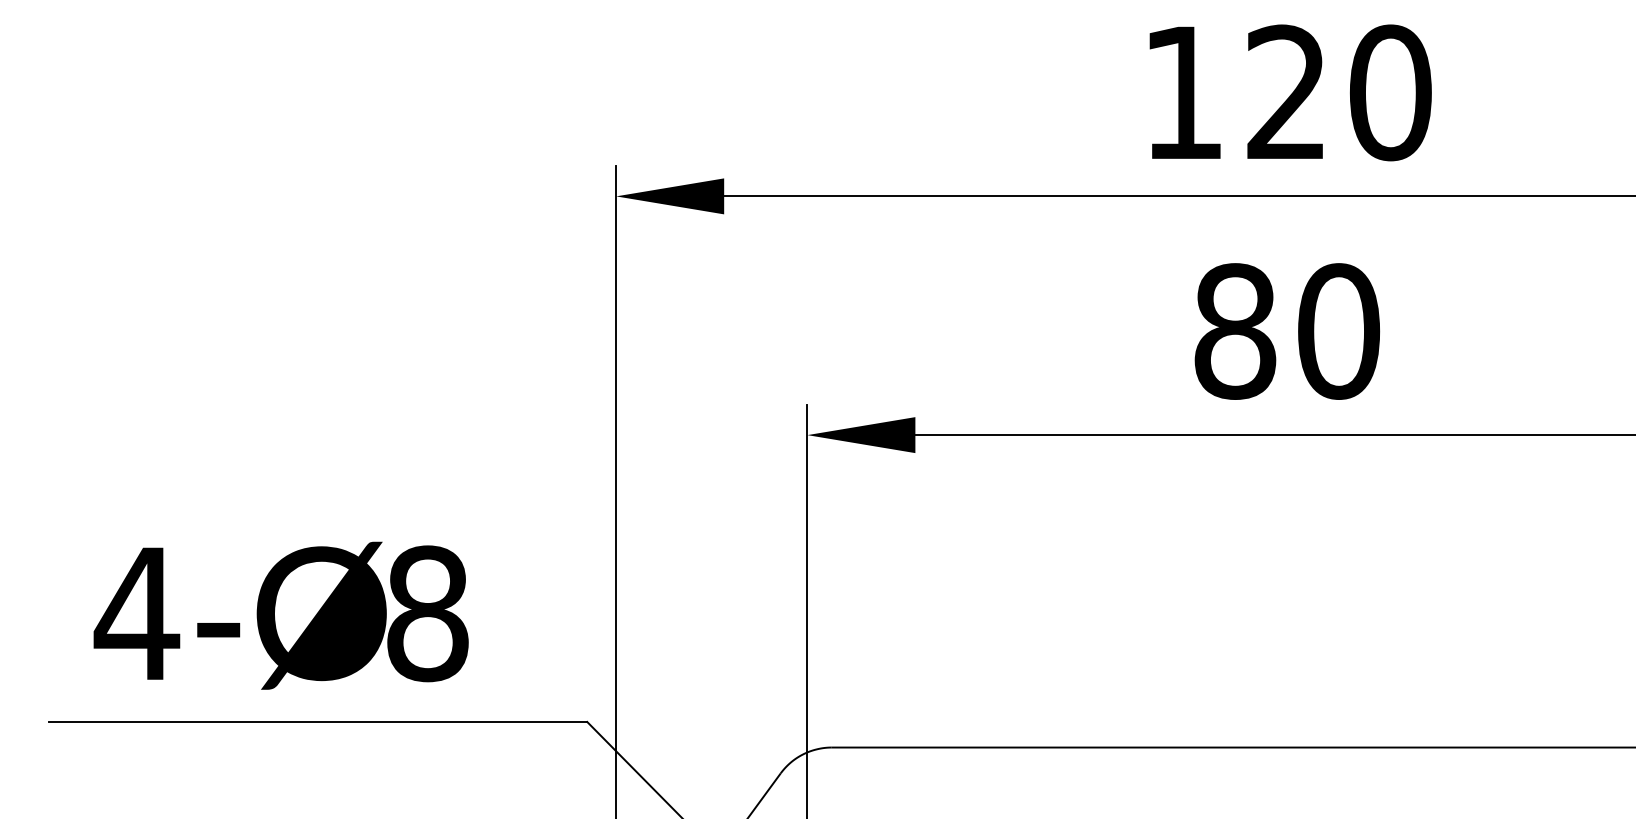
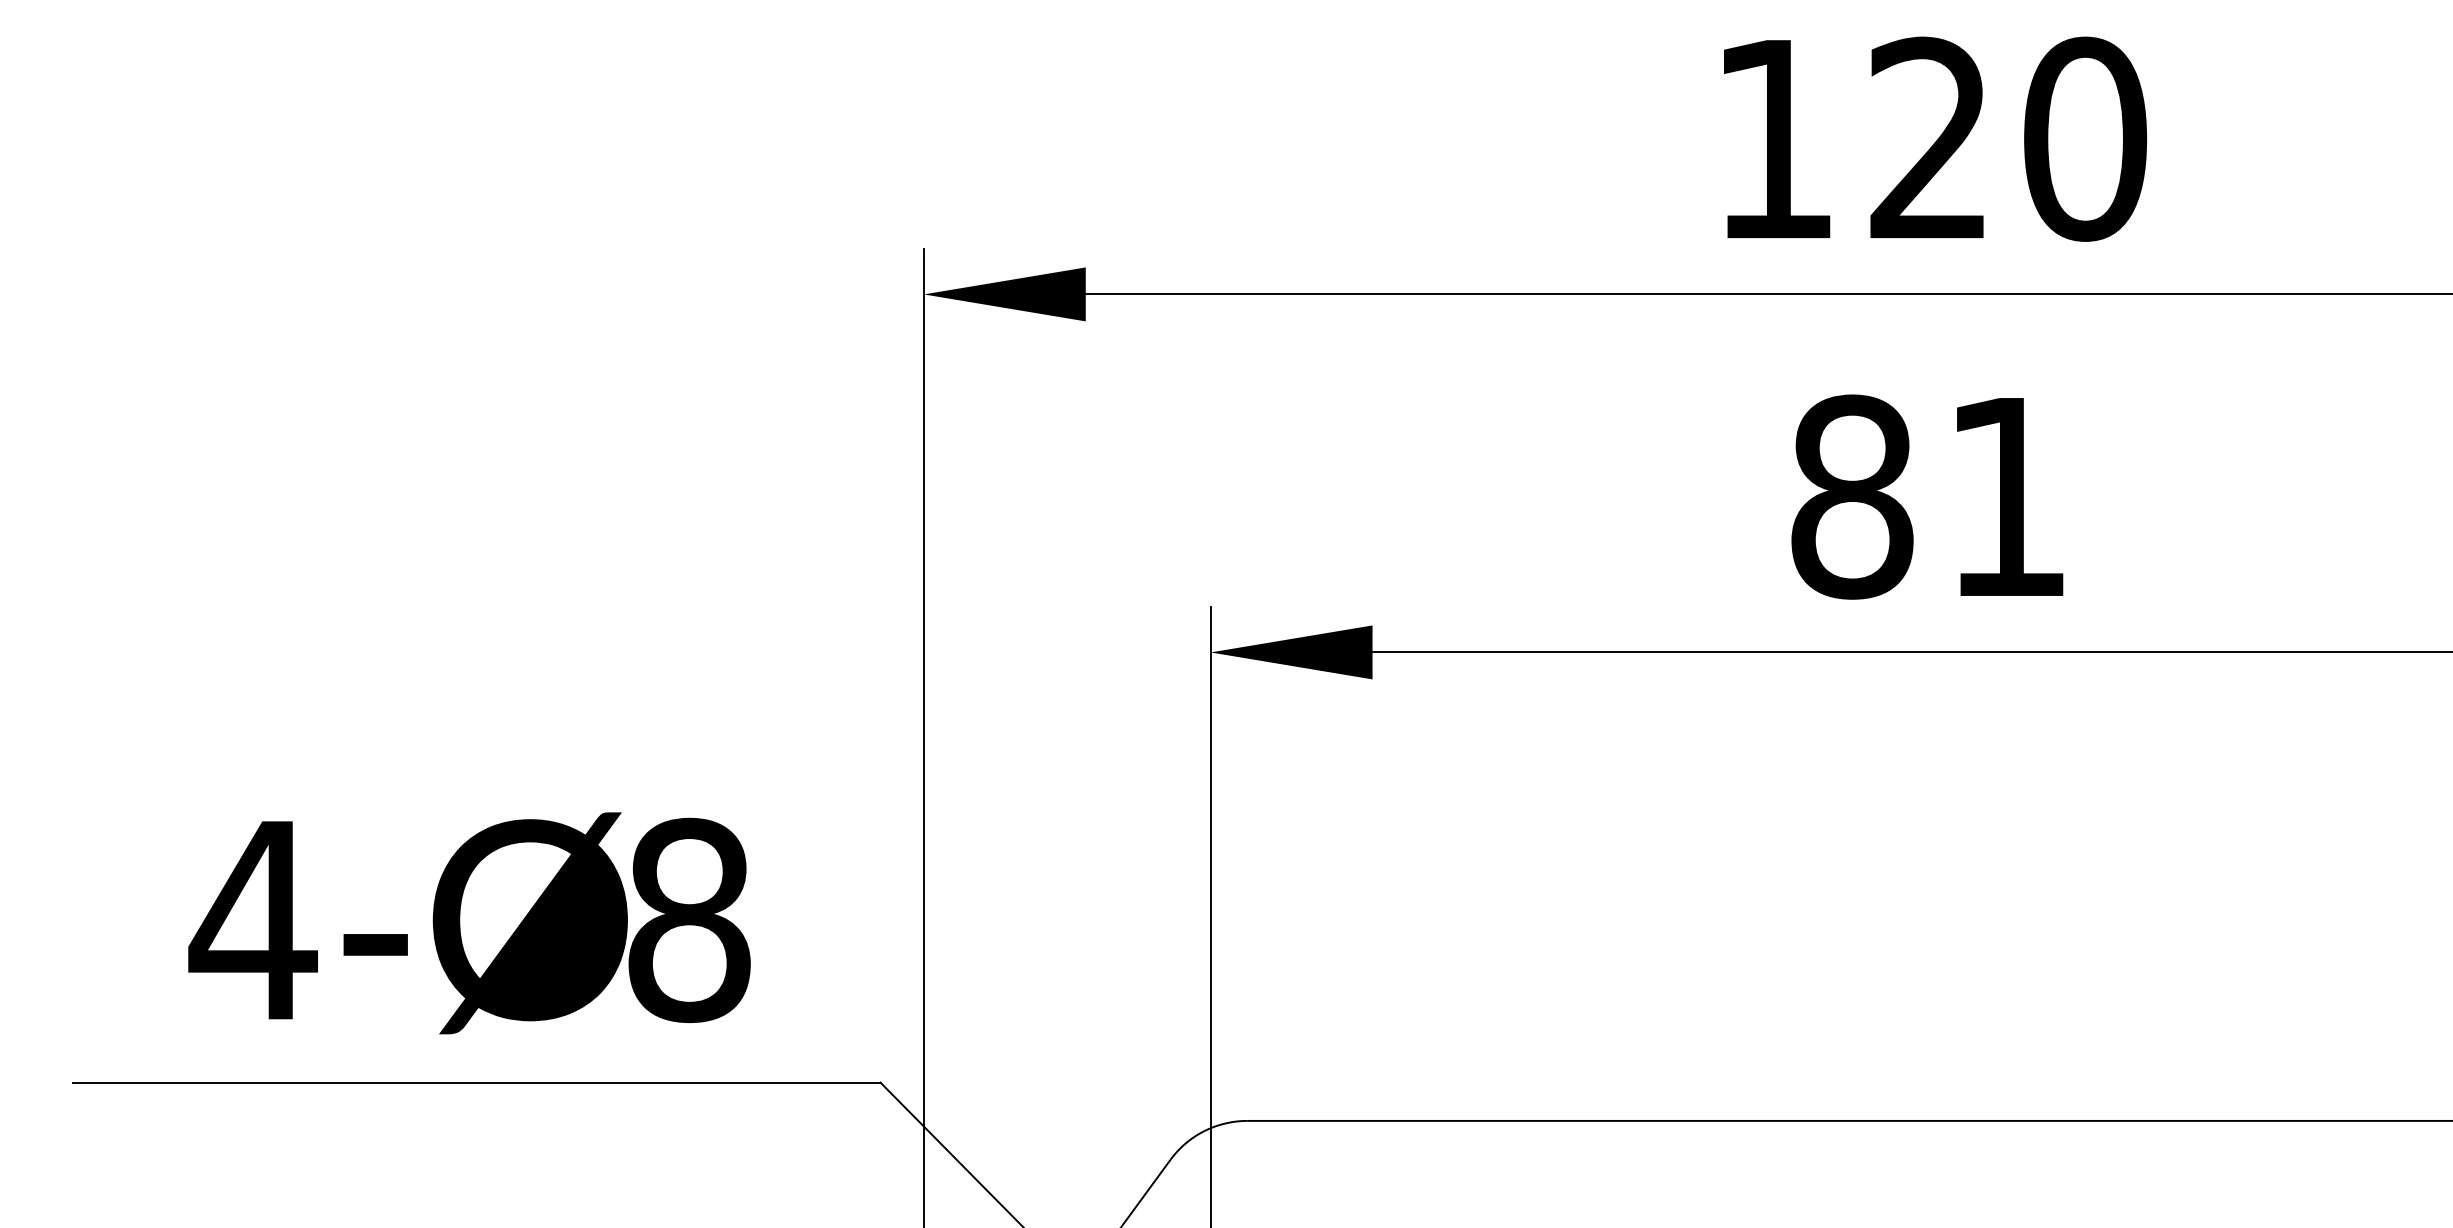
text: (1339, 331) -> (2008, 497), 80 -> 81
text: (280, 615) -> (468, 922), moved

